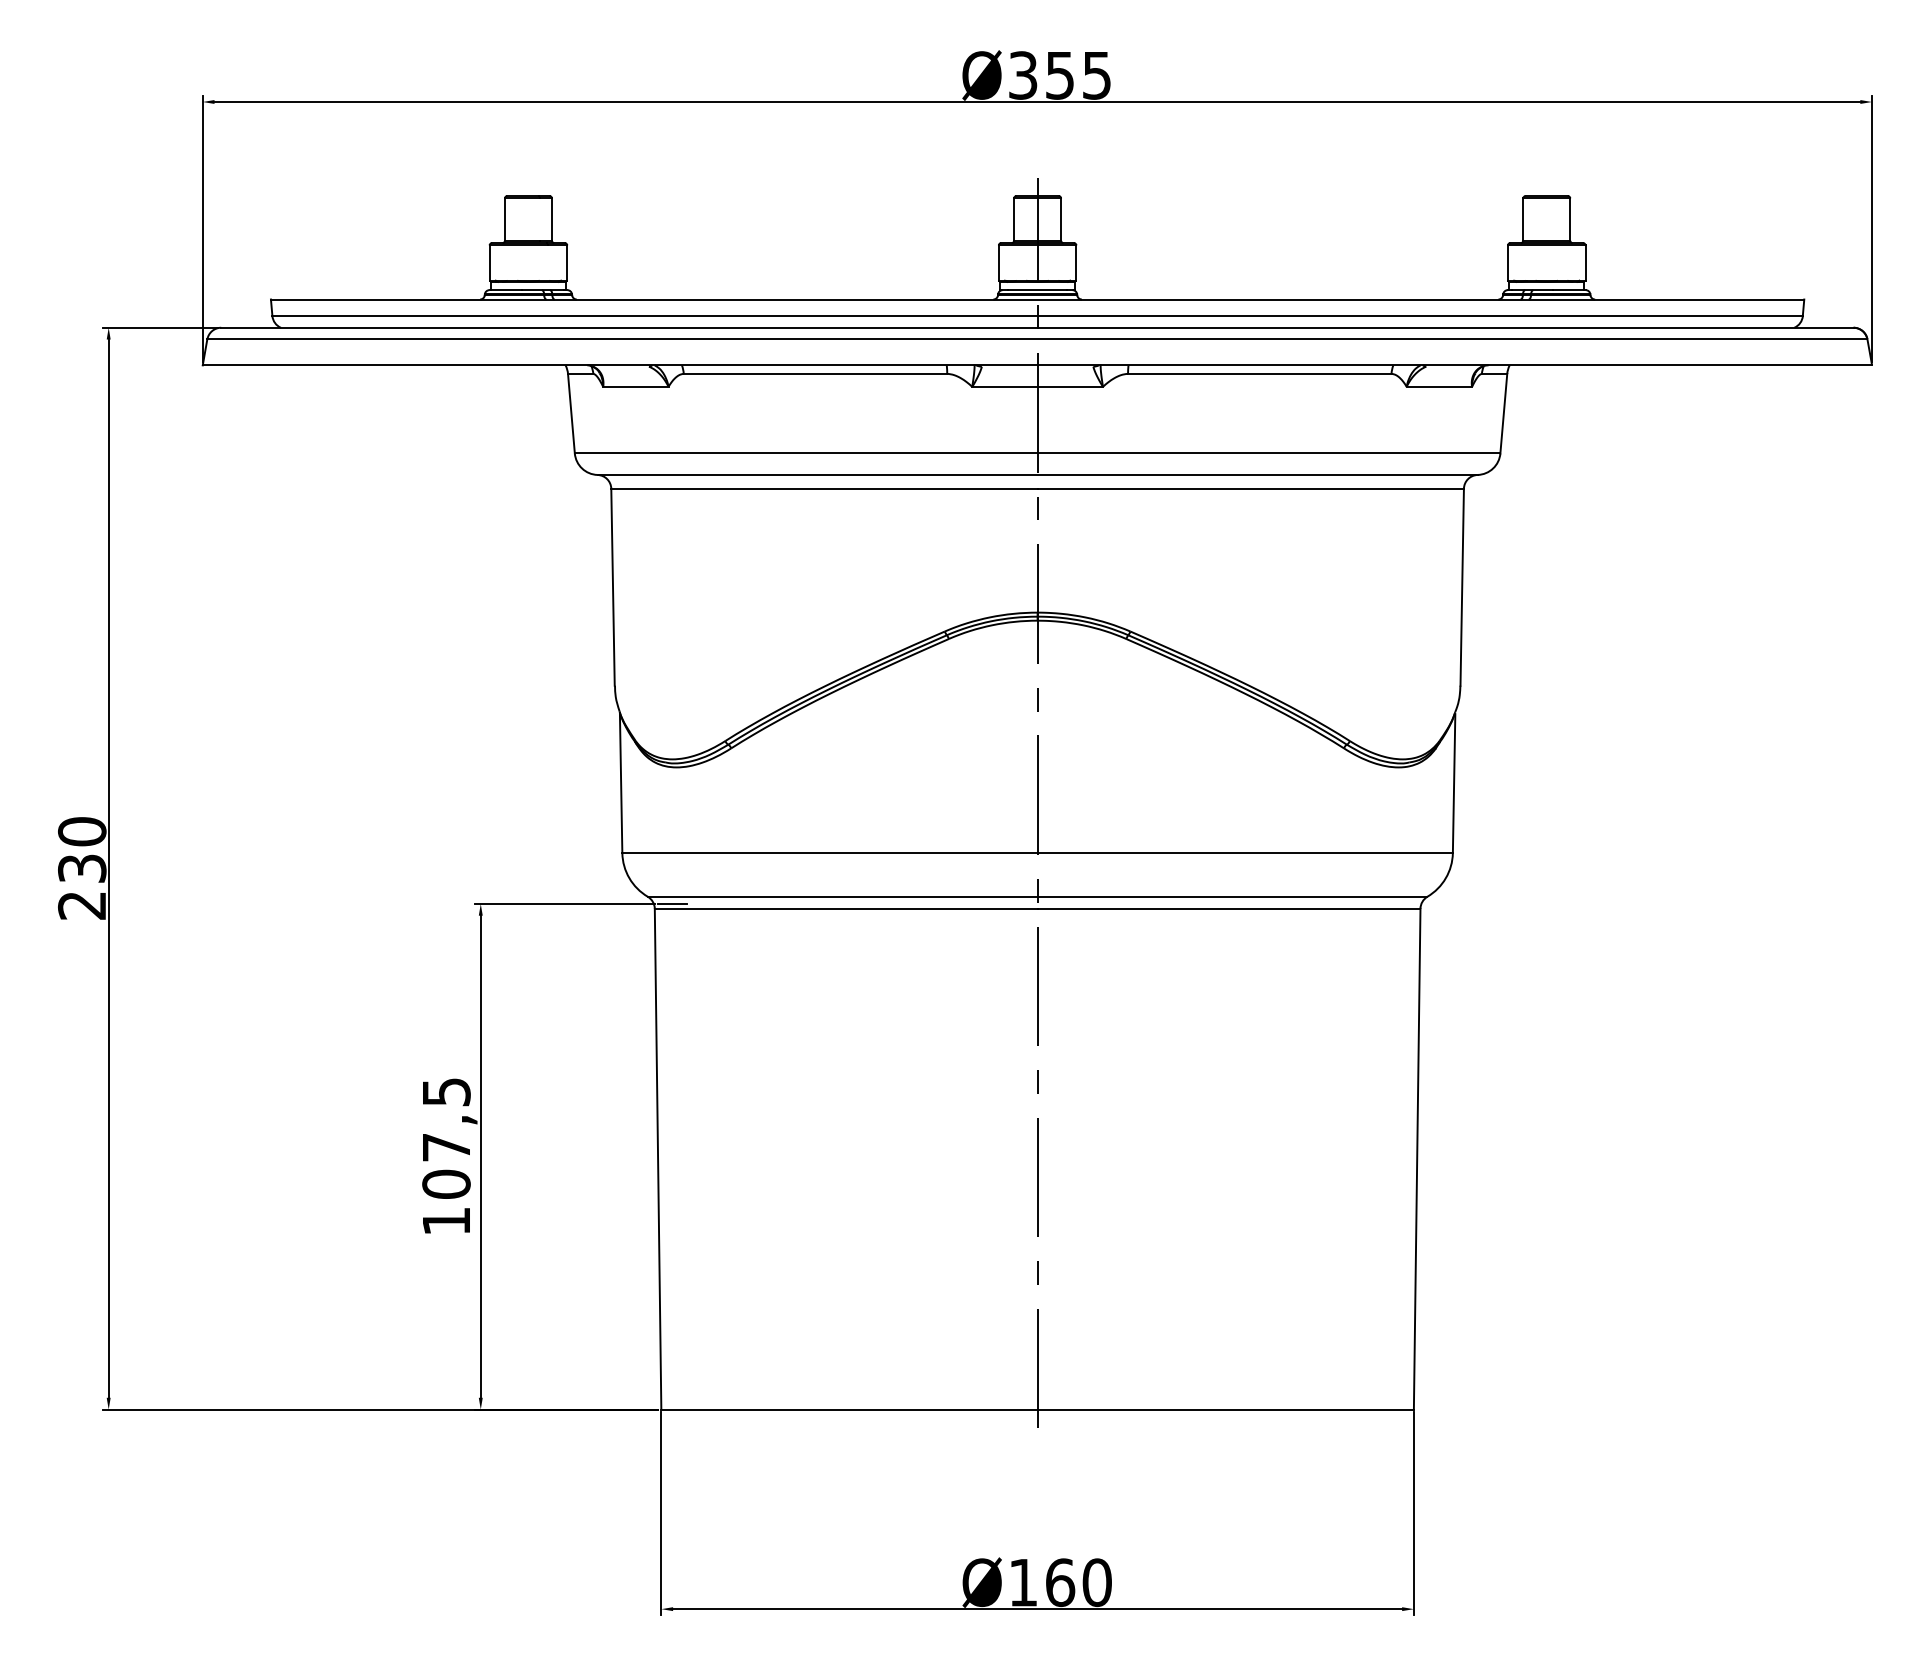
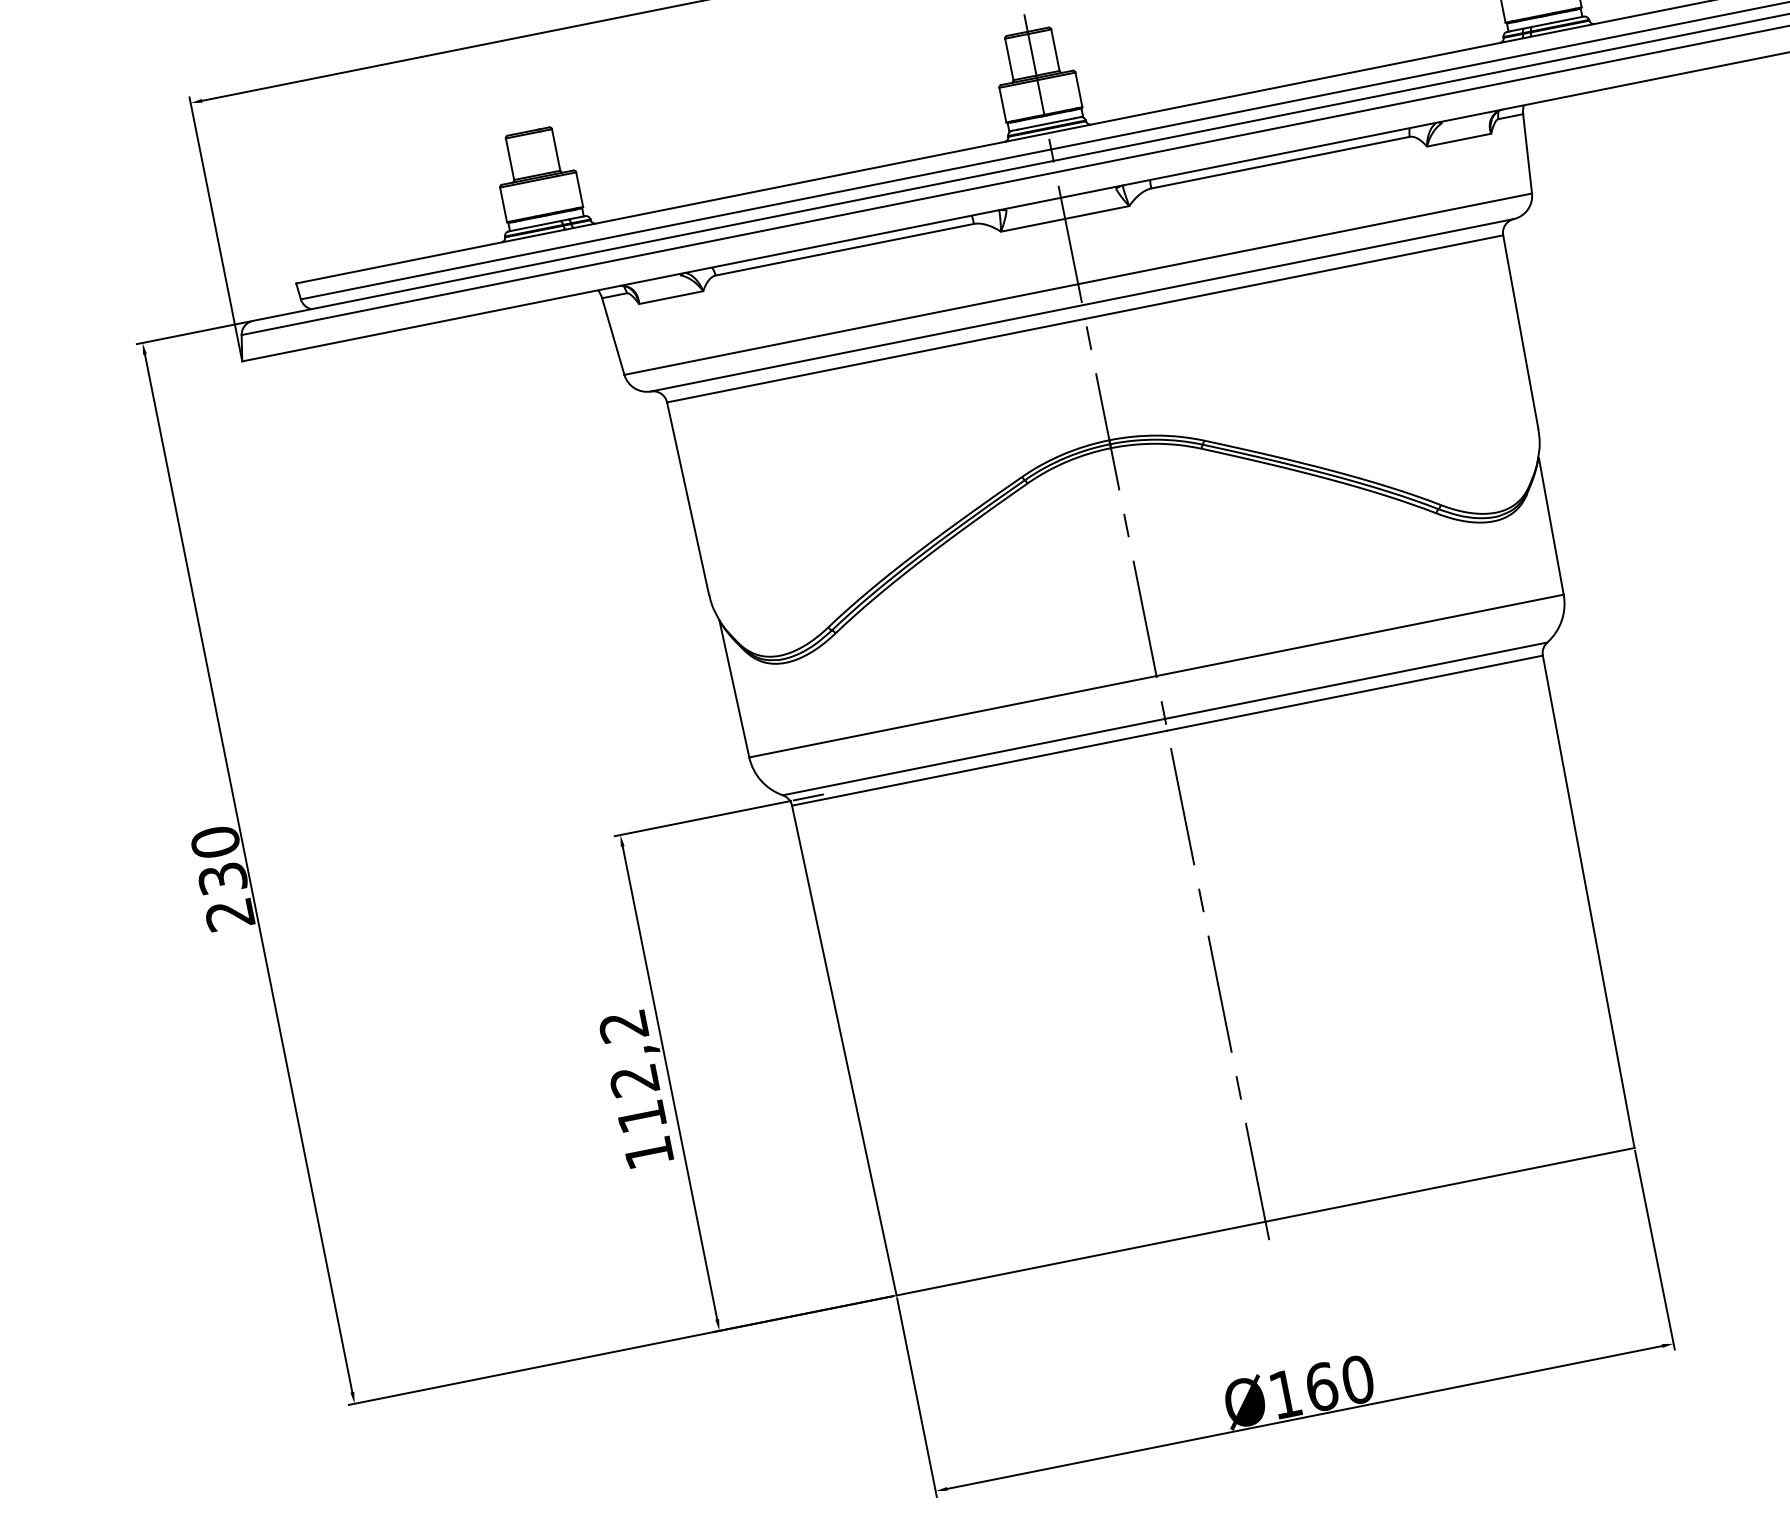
text: (446, 1138) -> (632, 1071), 107,5 -> 112,2

